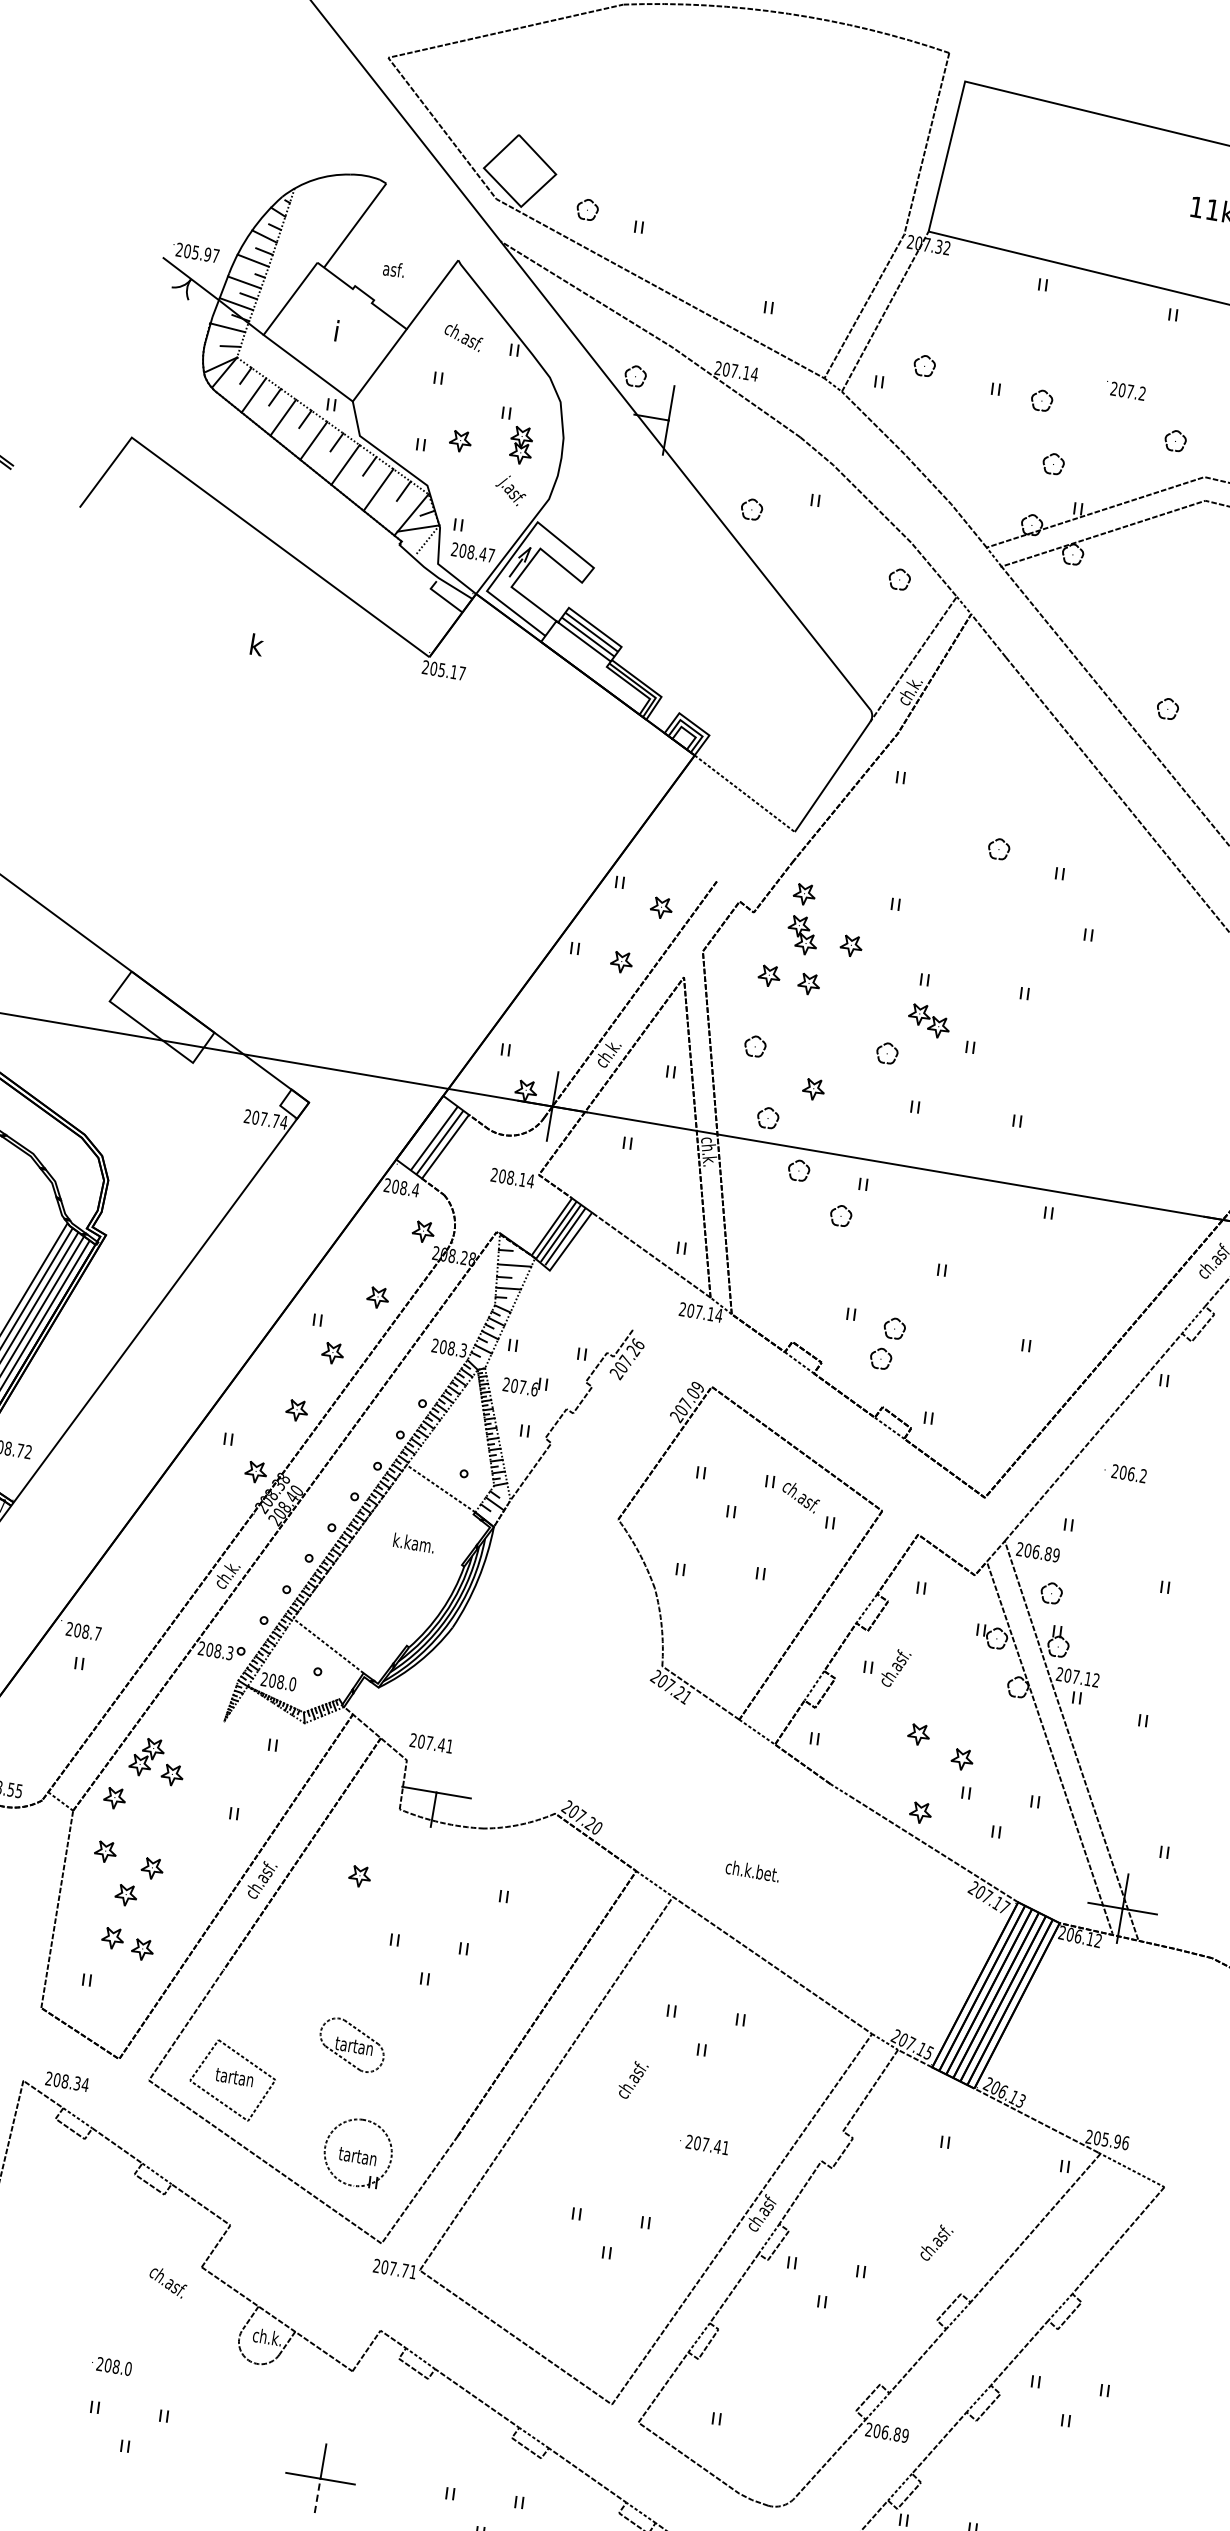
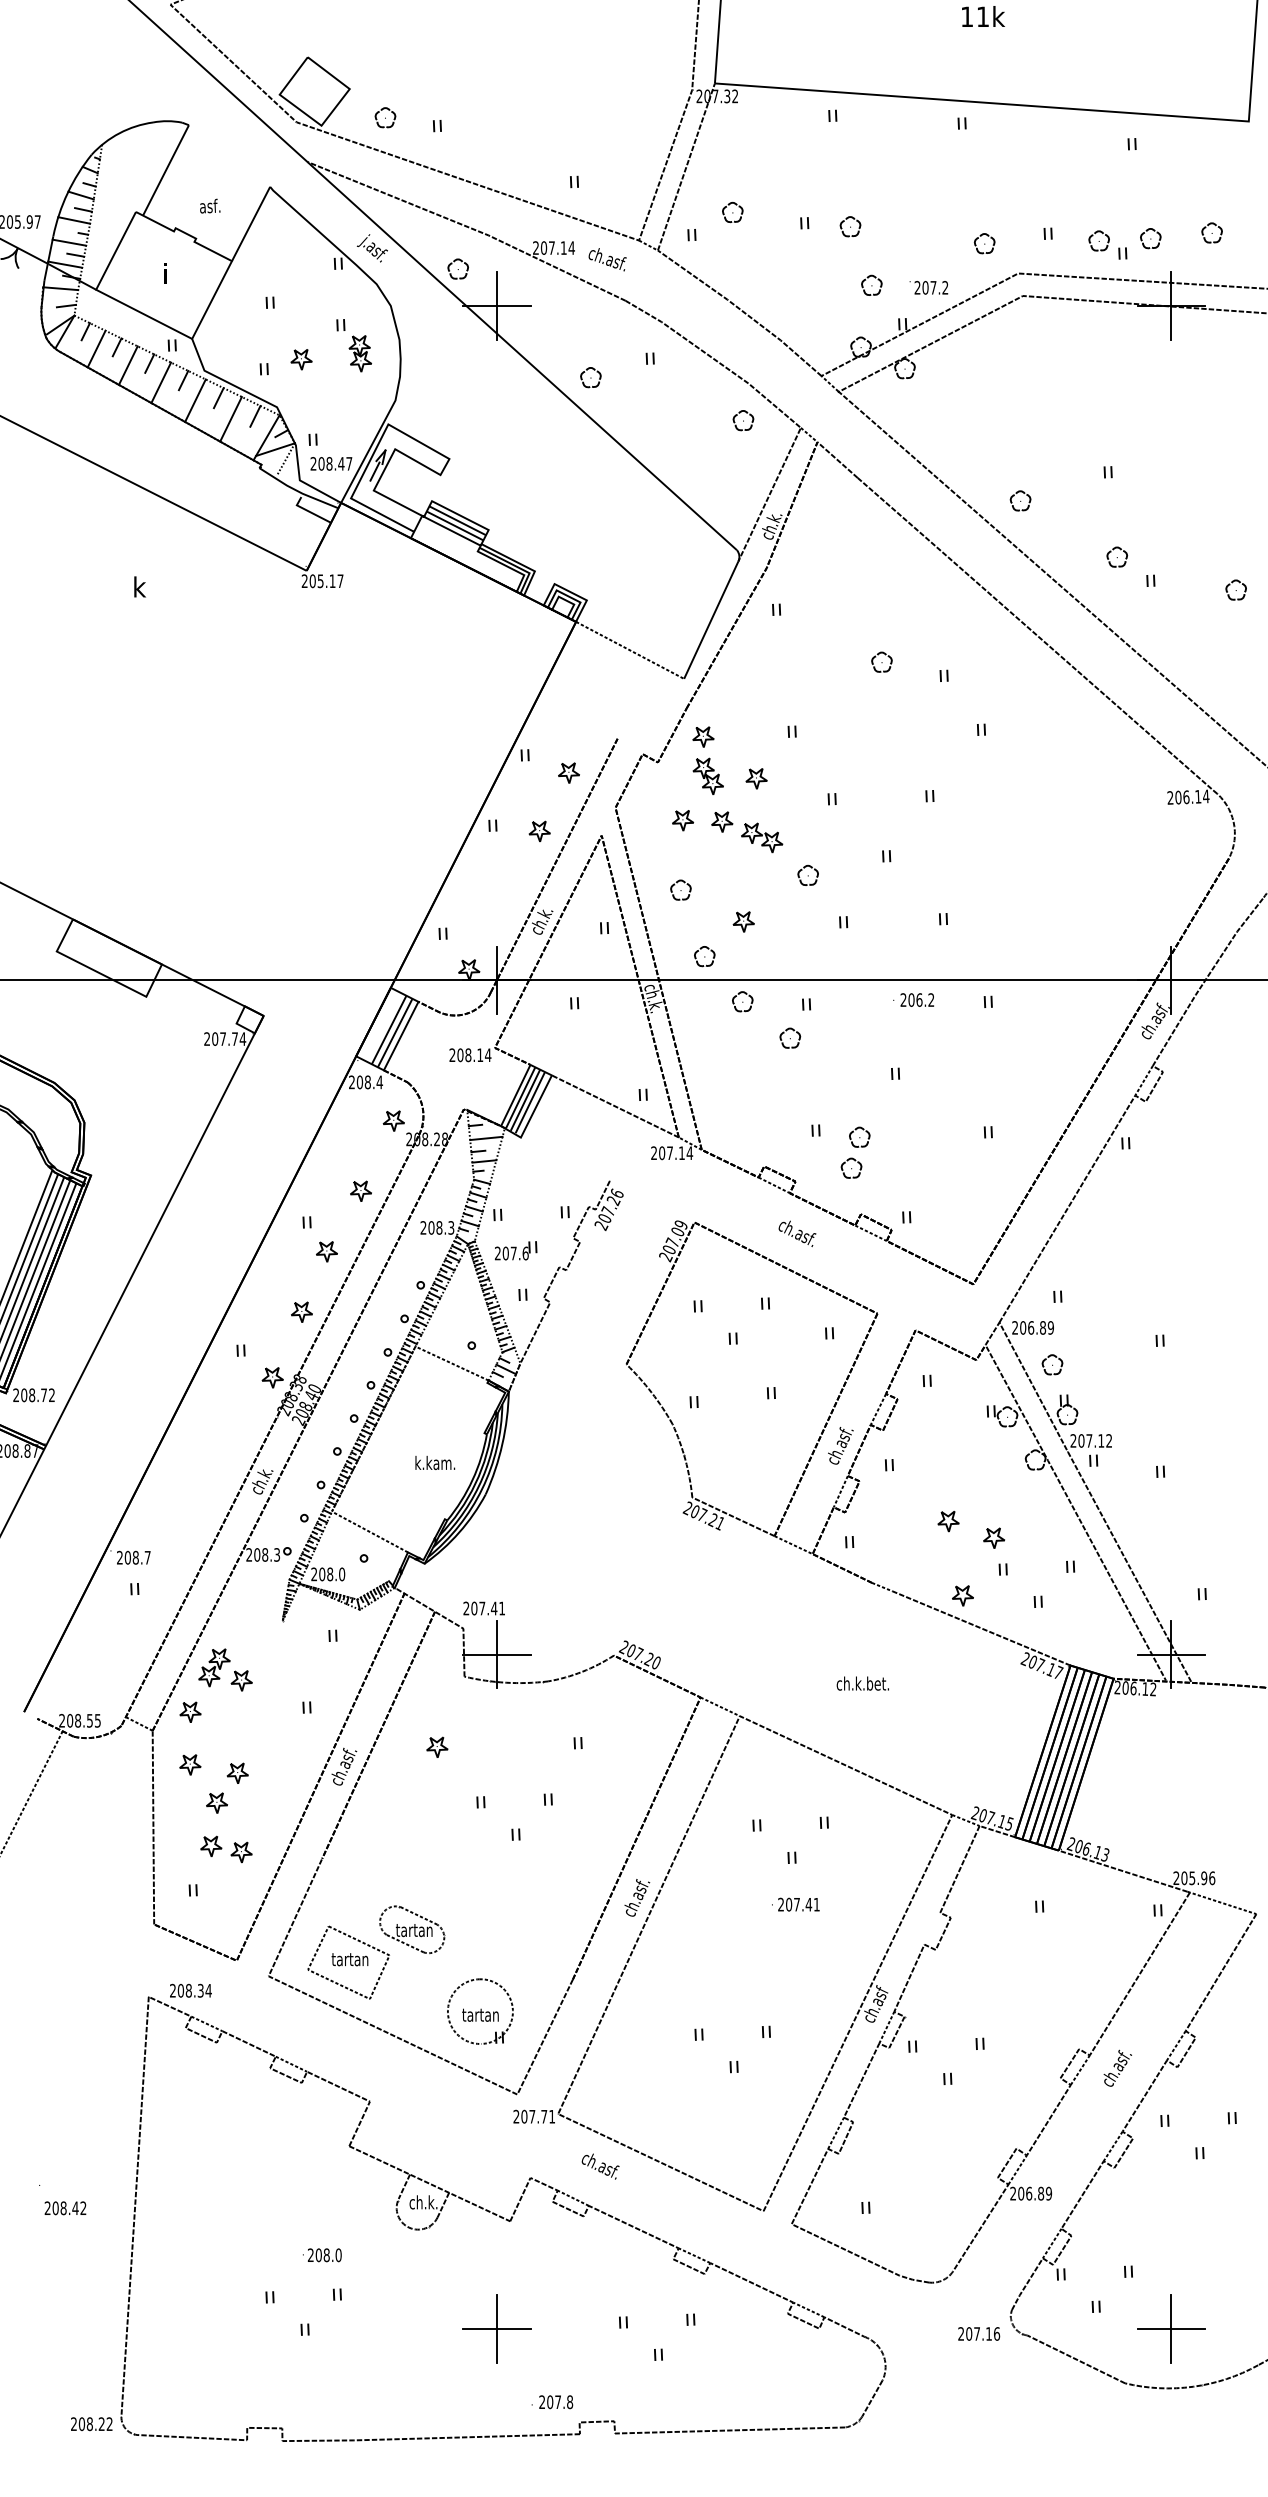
text: (463, 337) -> (607, 259), moved
text: (1125, 390) -> (928, 287), moved
line: (685, 422) -> (513, 305), added
text: (509, 490) -> (371, 248), moved
part: (929, 1020) -> (762, 837), moved
text: (1125, 1472) -> (913, 999), moved
text: (800, 1497) -> (797, 1233), moved
text: (414, 1542) -> (435, 1462), moved
text: (895, 1668) -> (840, 1445), moved
line: (440, 1775) -> (497, 1637), added
text: (752, 1870) -> (862, 1683), moved
part: (352, 2045) -> (412, 1929), moved
text: (633, 2079) -> (637, 1897), moved
text: (704, 2144) -> (795, 1904), moved
text: (936, 2242) -> (1117, 2067), moved
text: (167, 2282) -> (600, 2166), moved
text: (111, 2366) -> (322, 2255), moved
line: (318, 2495) -> (497, 2345), dashed -> solid

